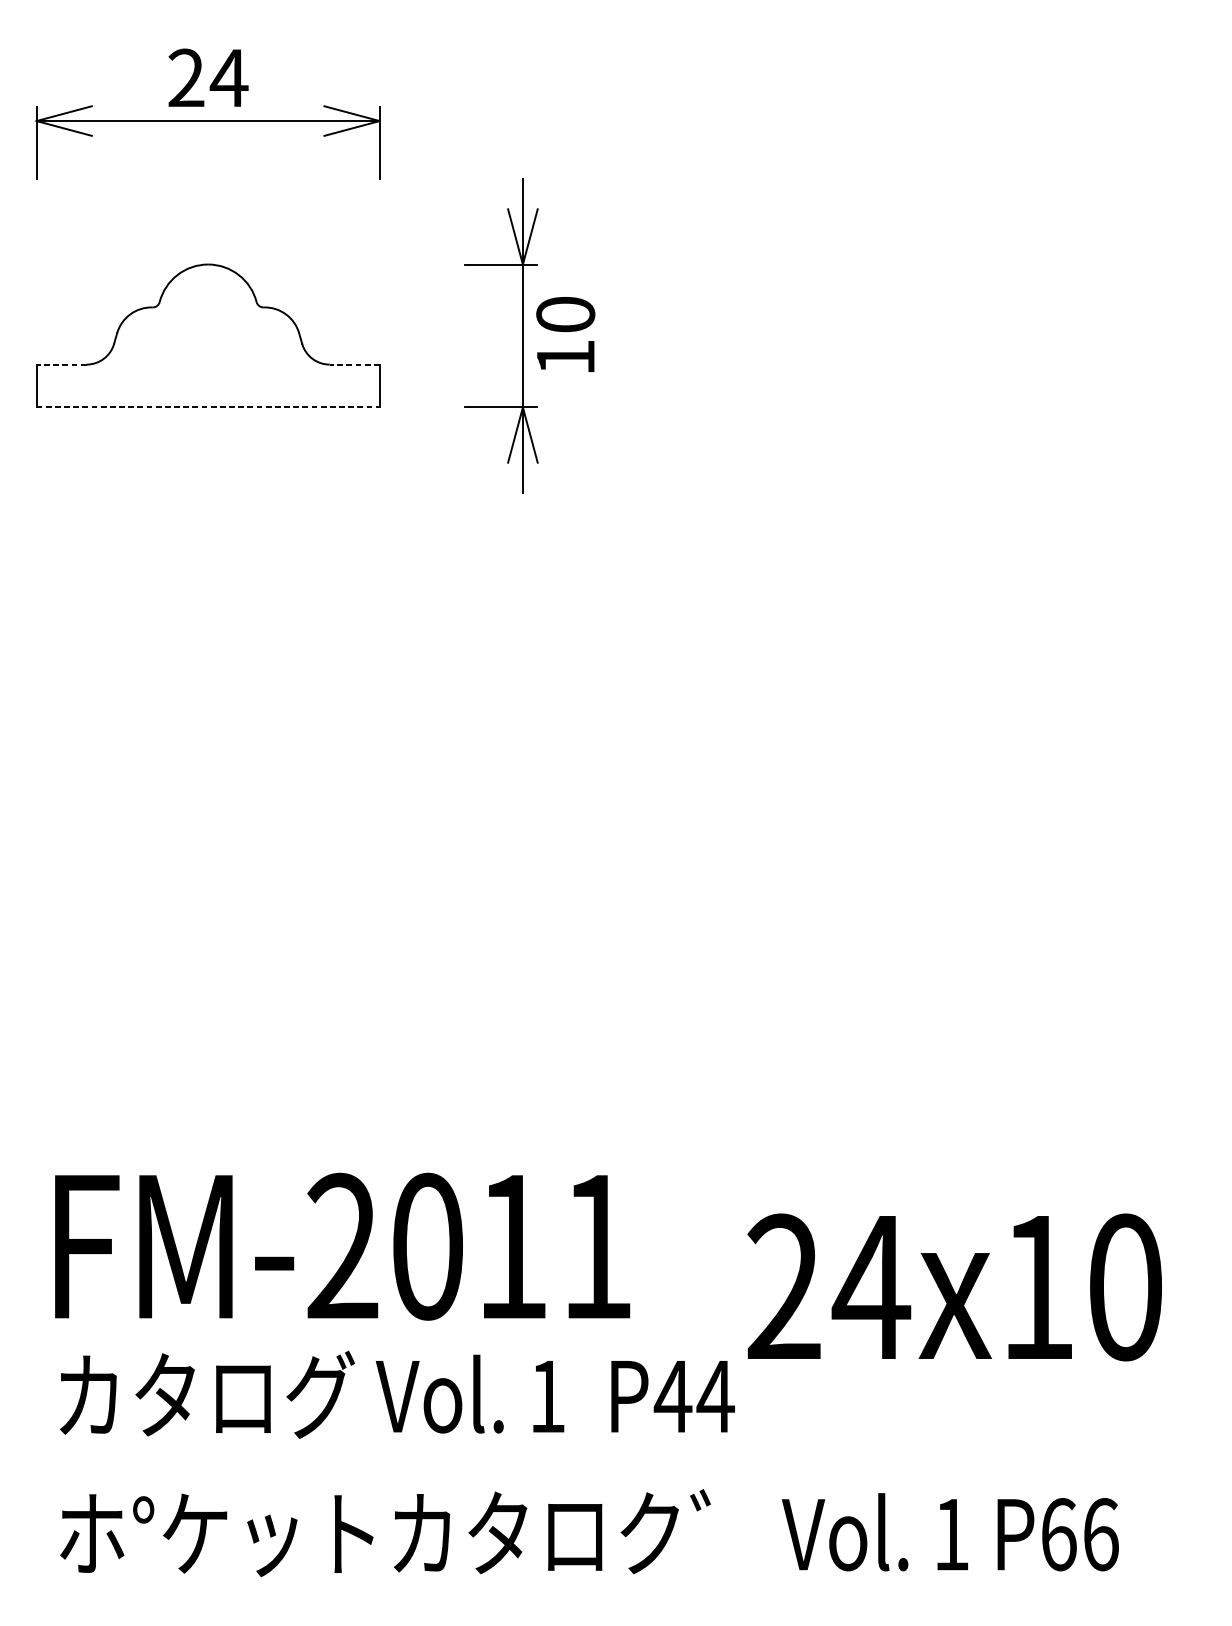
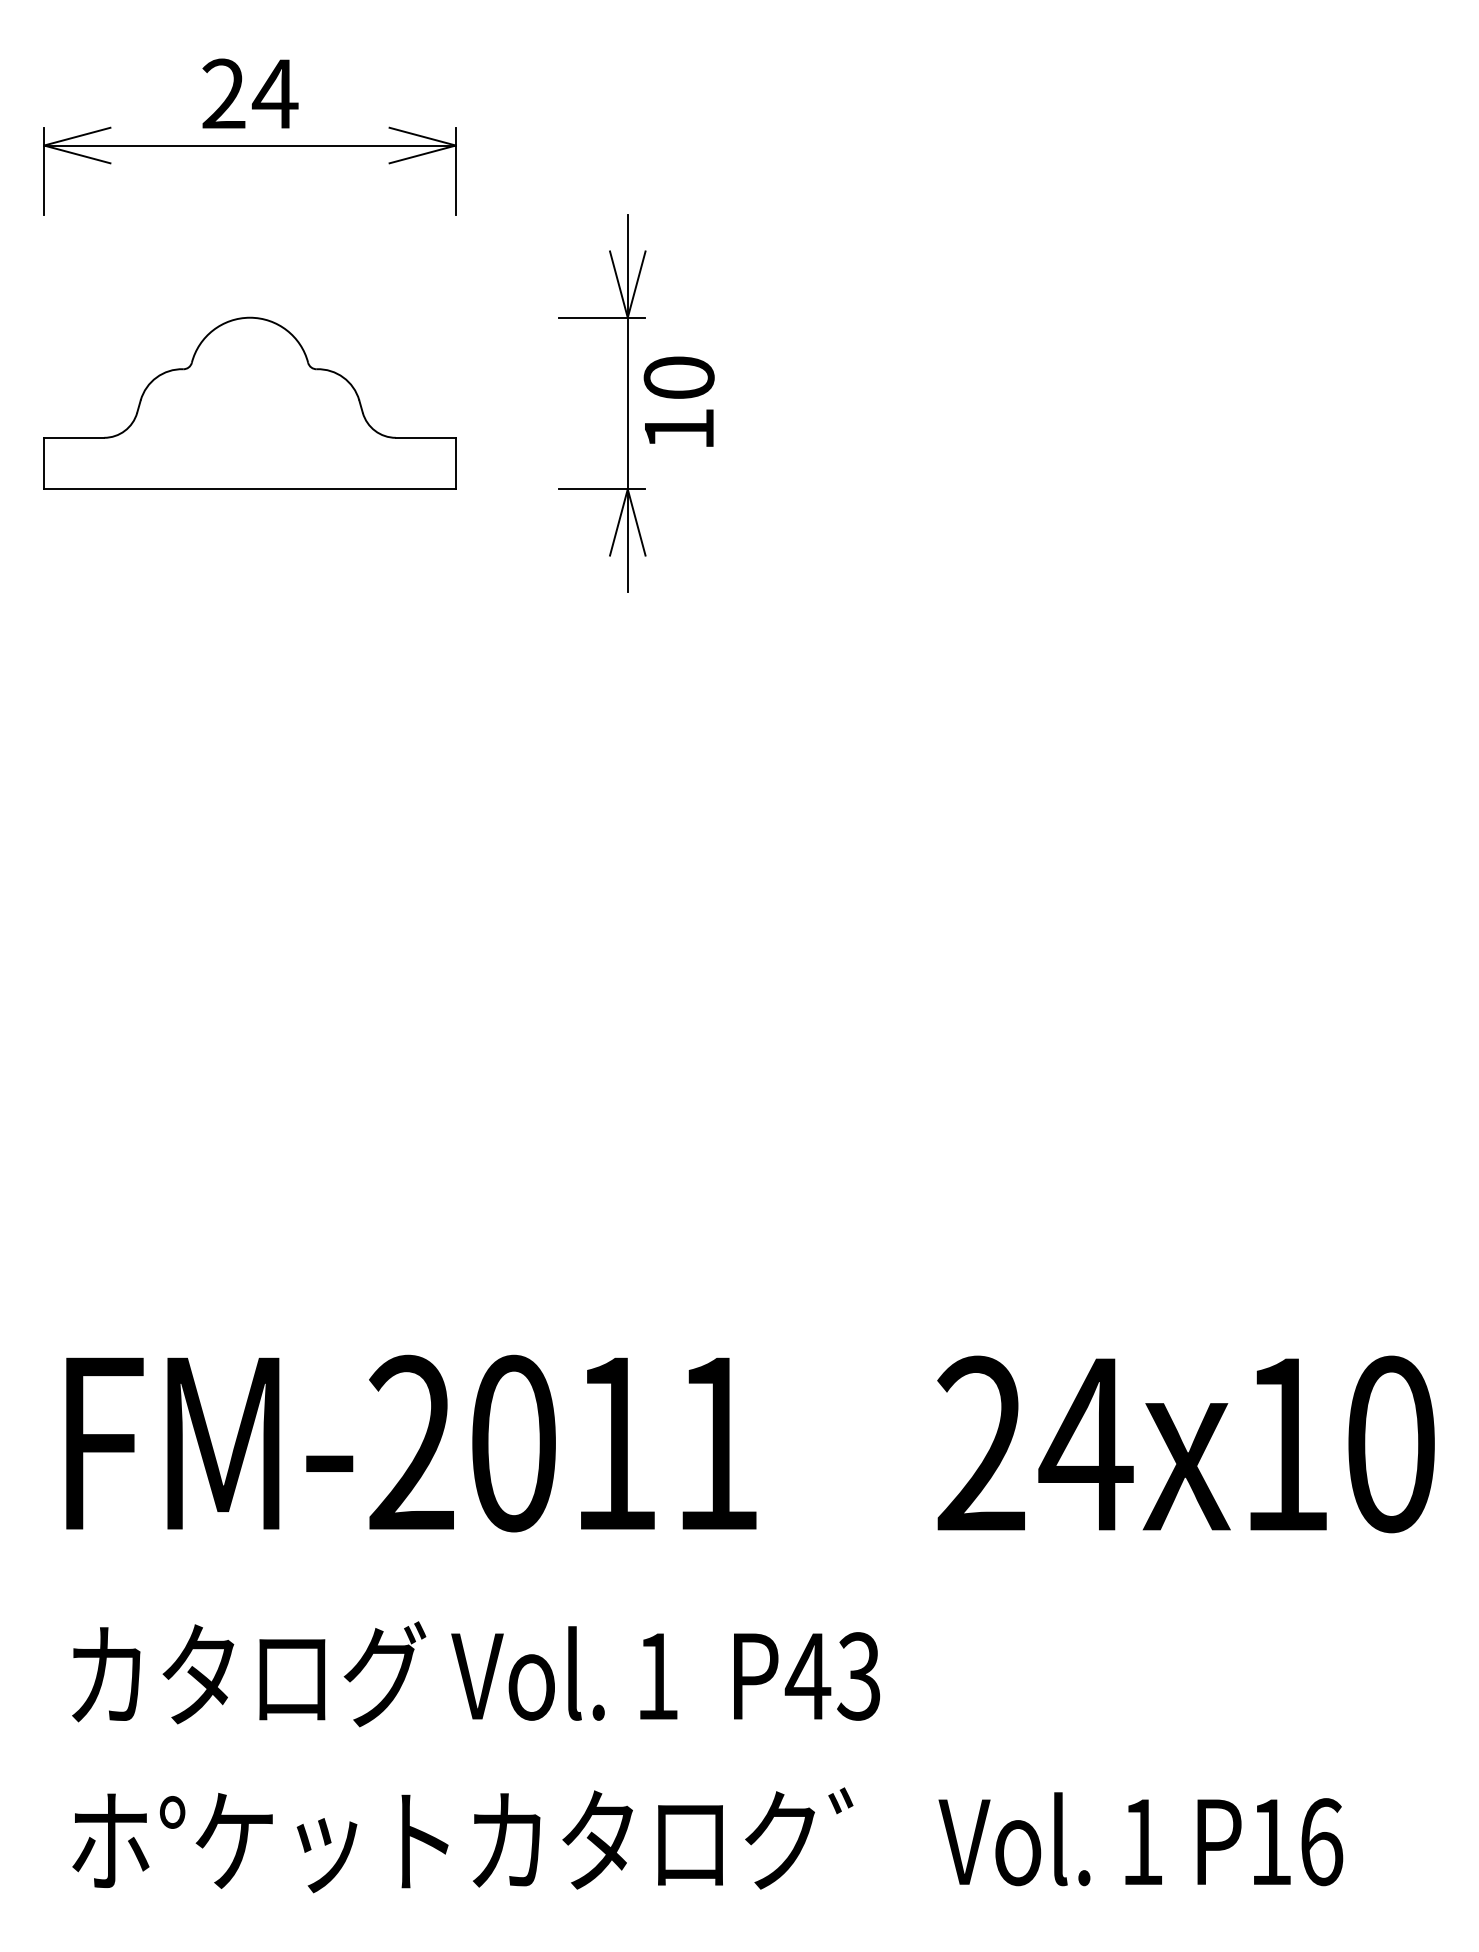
line: (61, 364) -> (73, 437), dashed -> solid
line: (354, 364) -> (425, 437), dashed -> solid
line: (208, 407) -> (250, 489), dashed -> solid
text: (342, 1246) -> (411, 1443), moved
text: (954, 1287) -> (1185, 1444), moved
text: (715, 1396) -> (859, 1676), P44 -> P43
text: (1059, 1534) -> (1271, 1842), P66 -> P16

